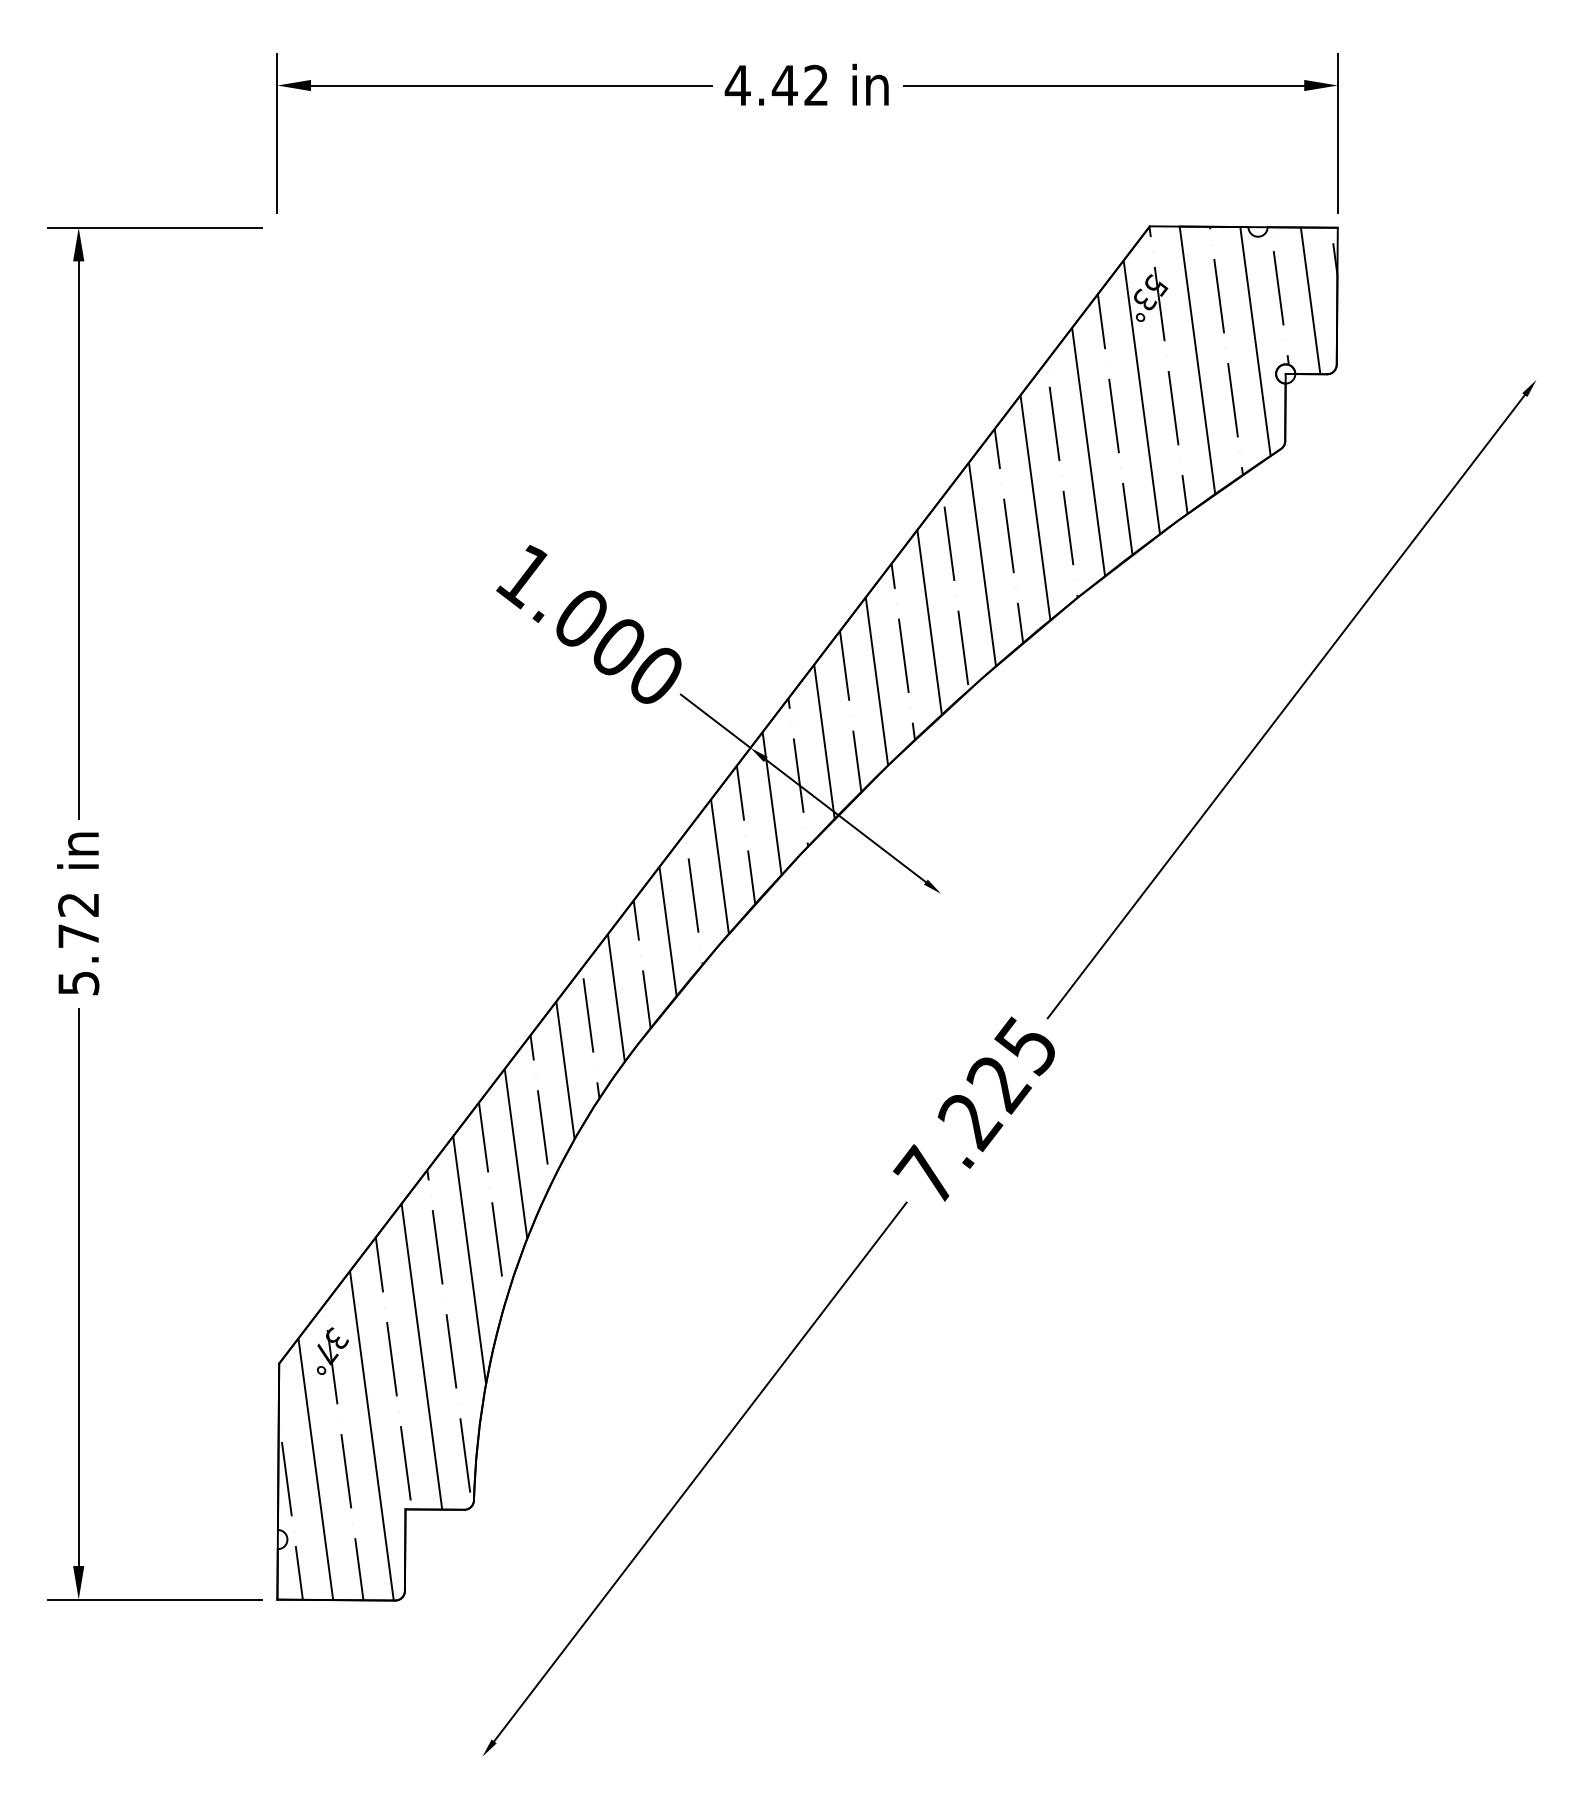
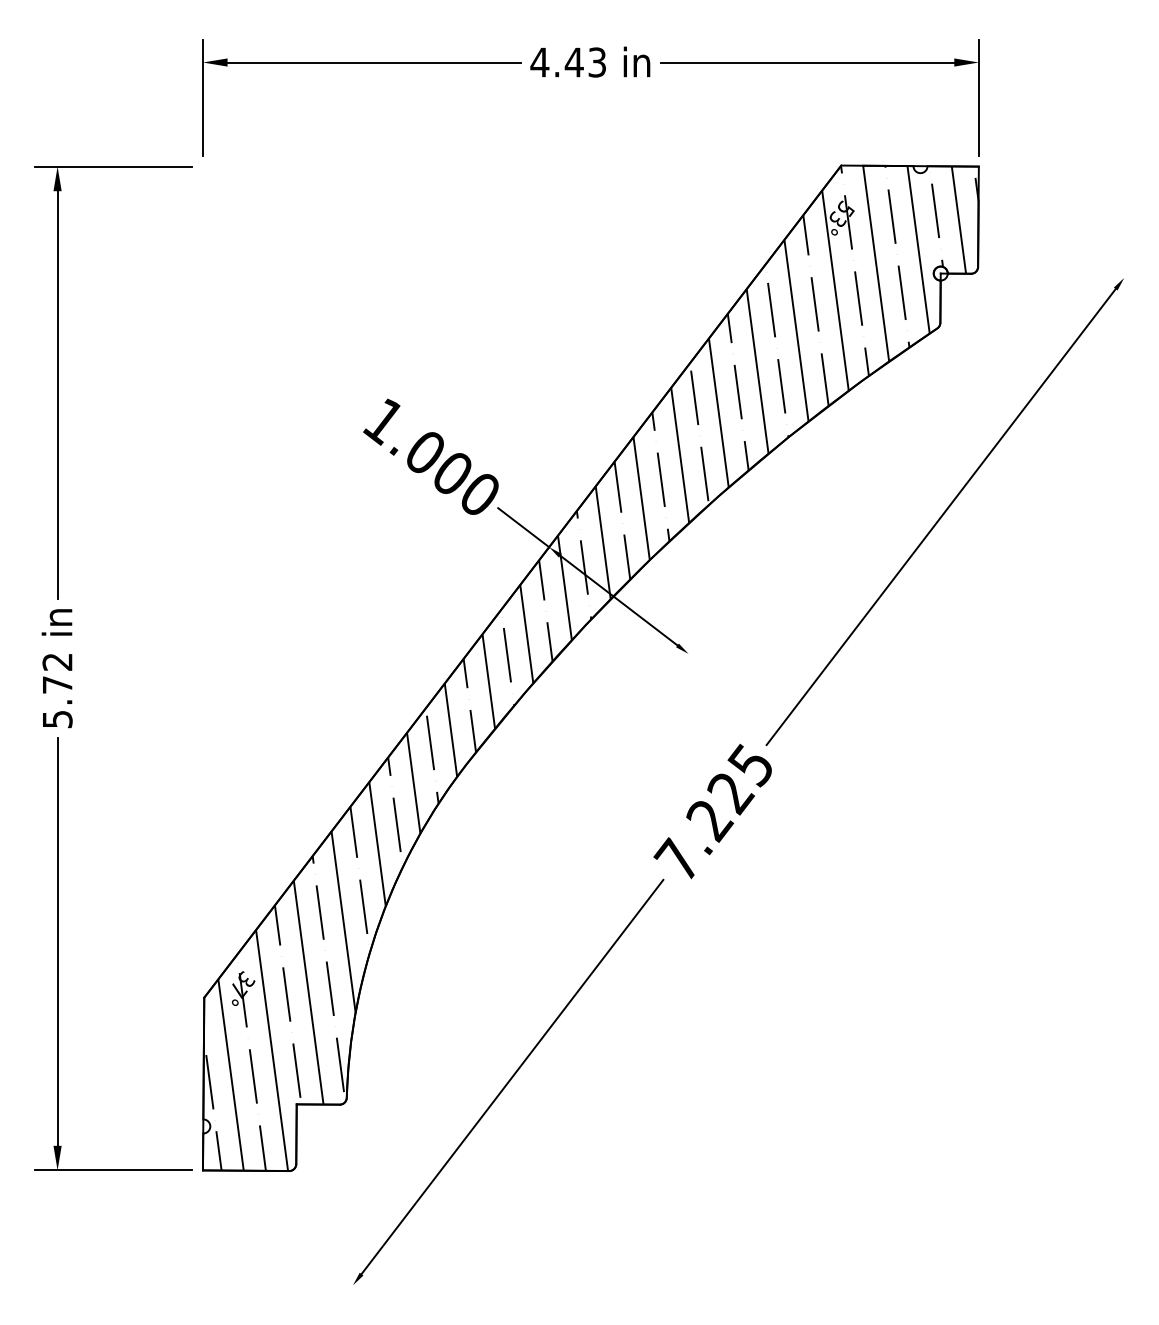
text: (816, 85) -> (597, 62), 4.42 -> 4.43

